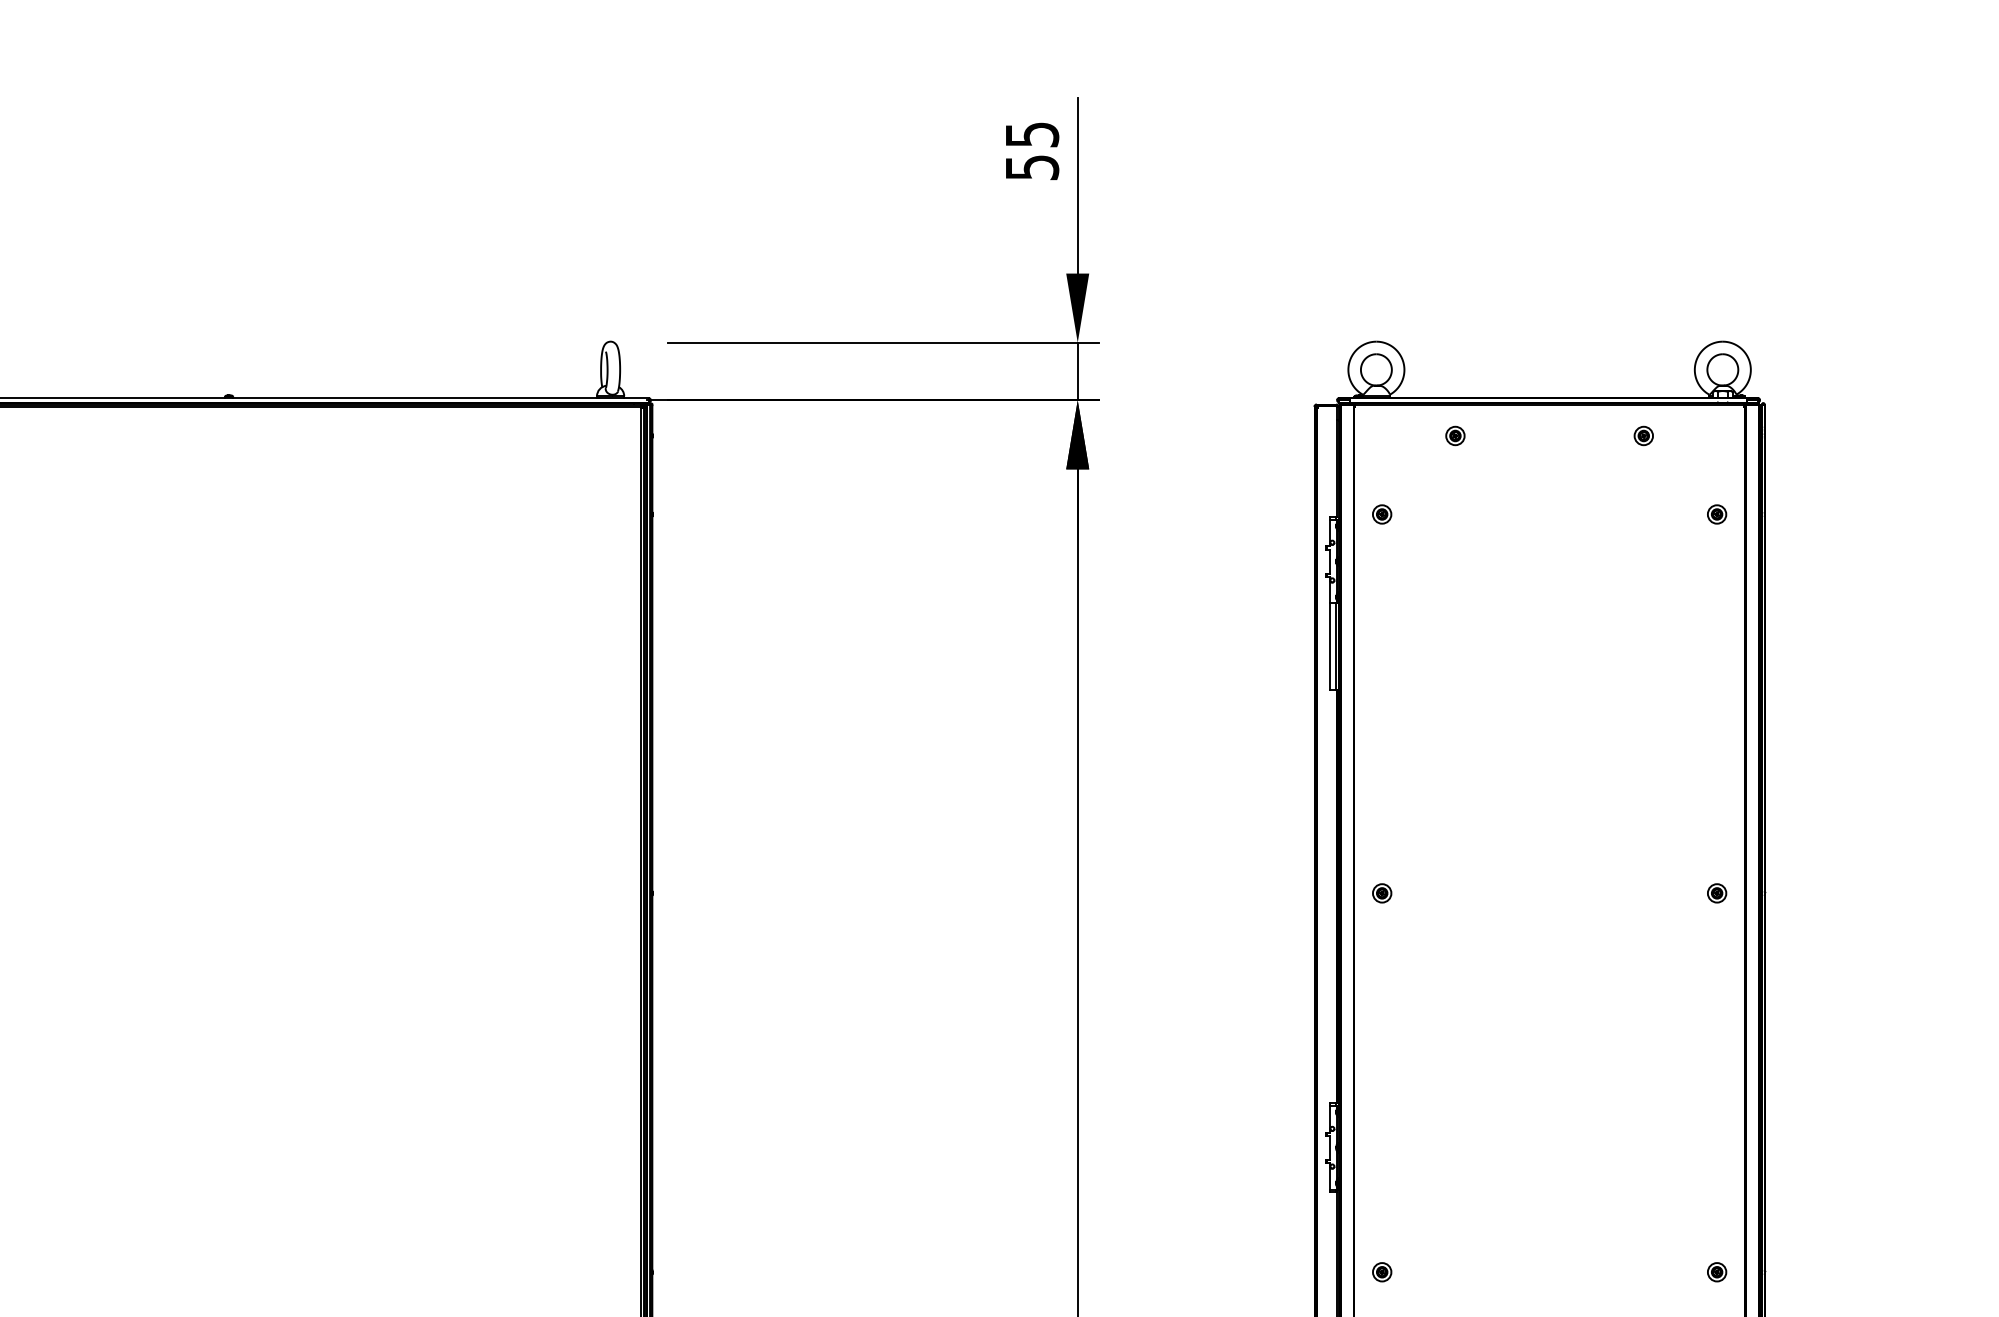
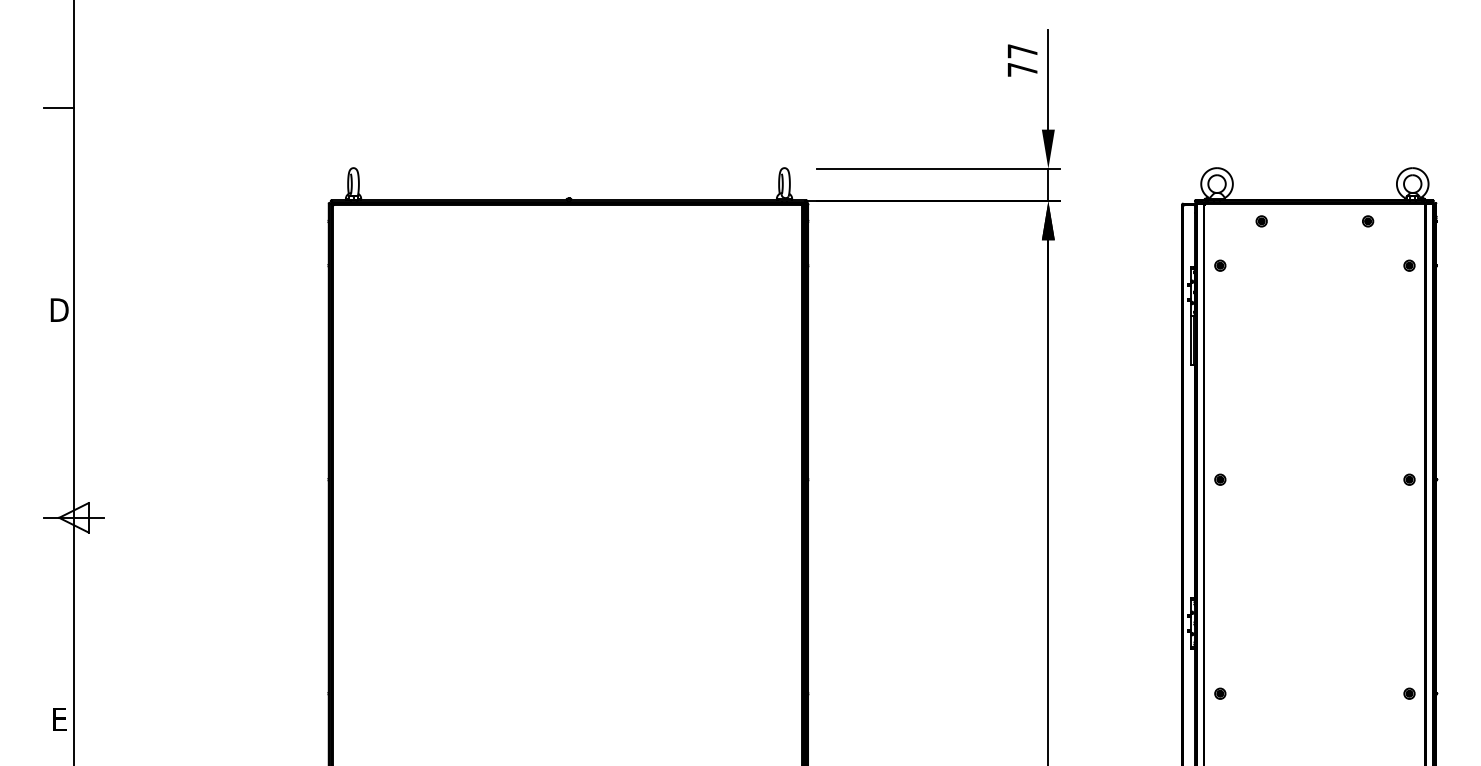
text: (1031, 151) -> (1022, 60), 55 -> 77

